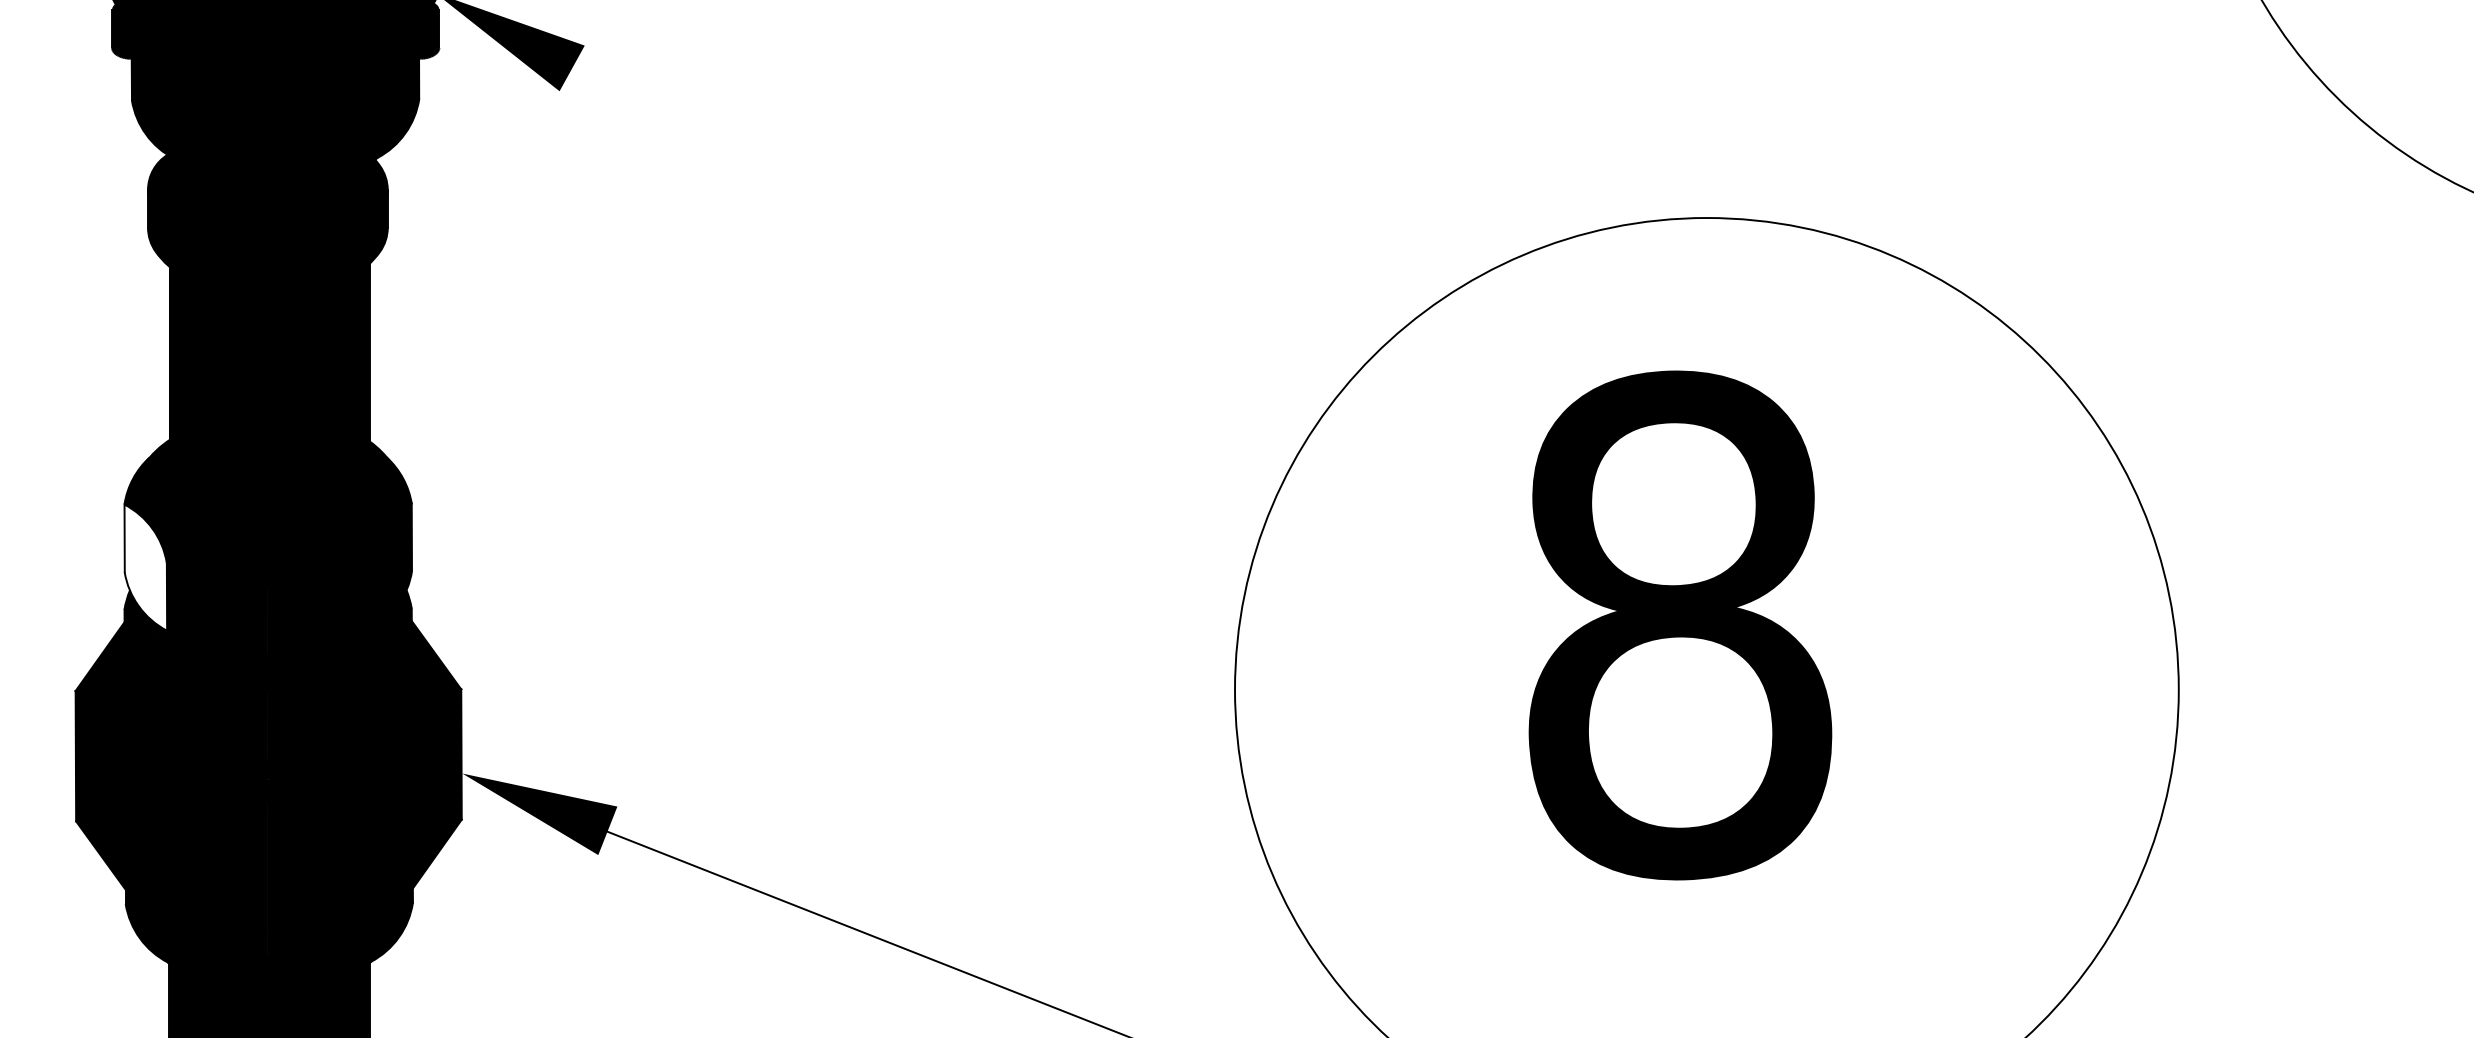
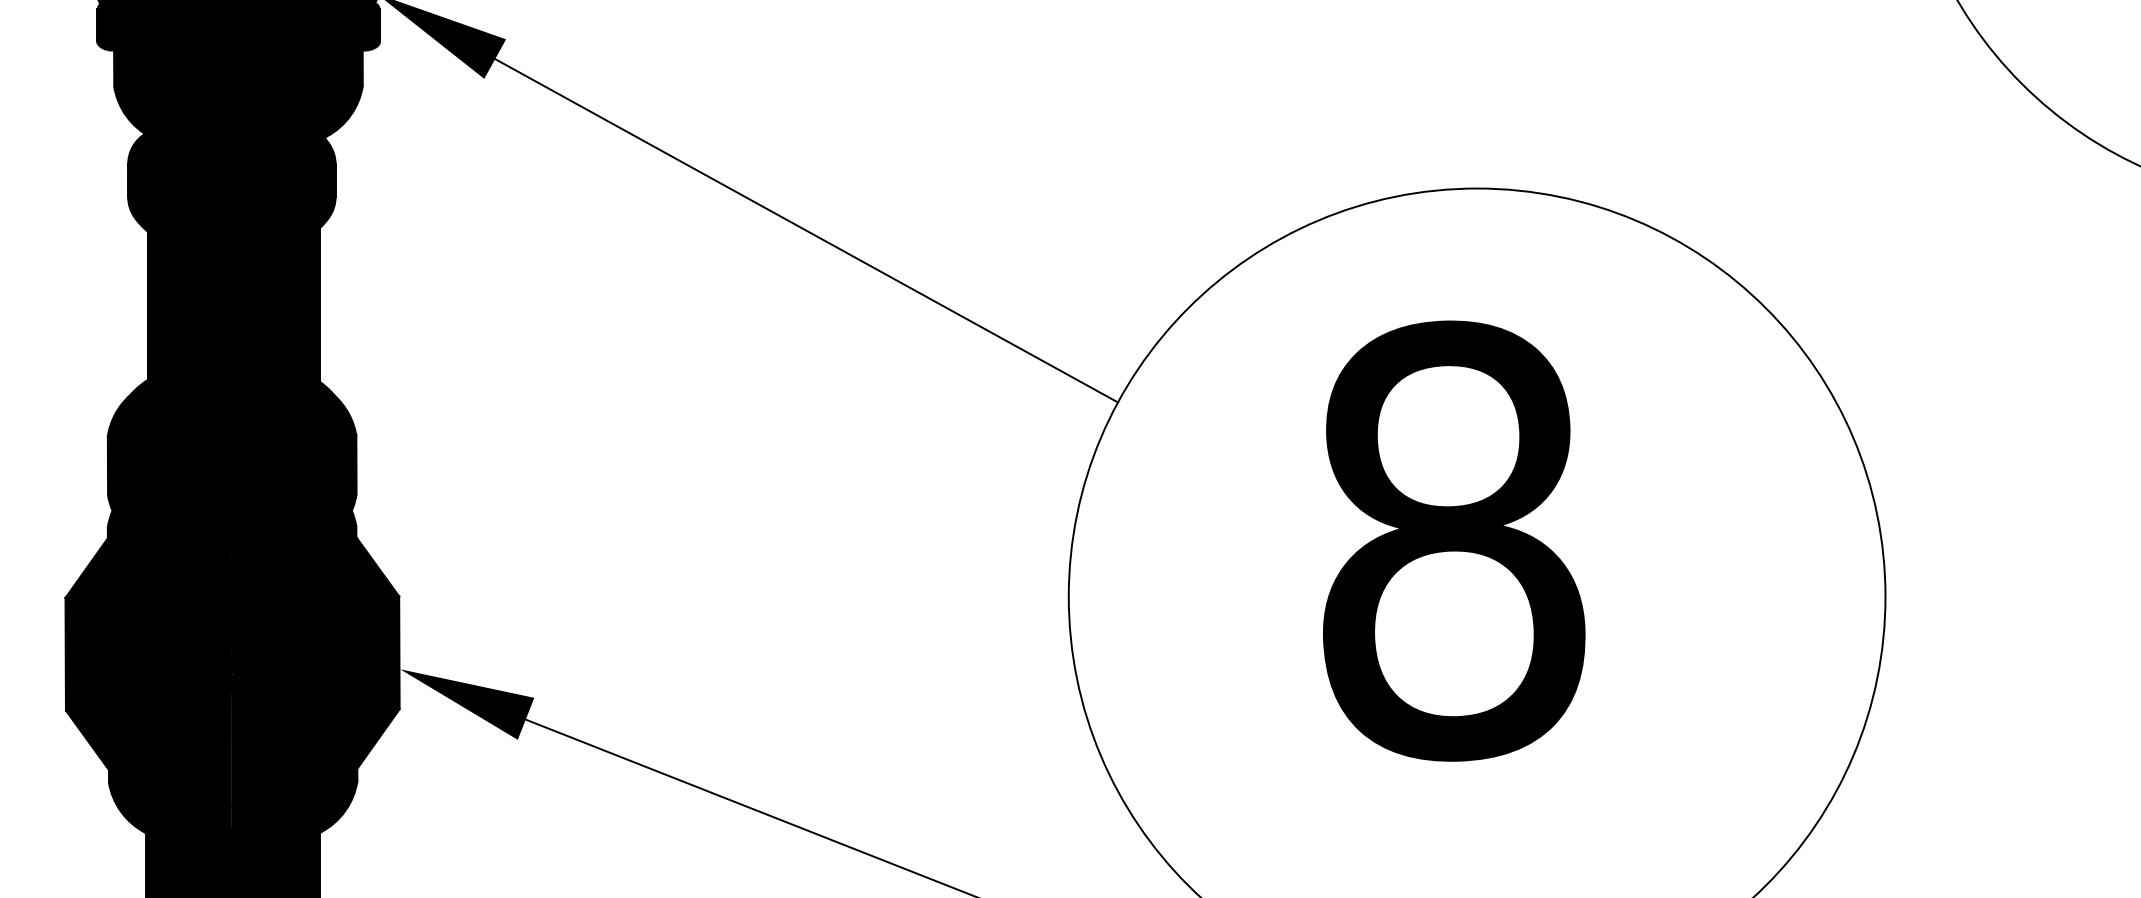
line: (931, 266) -> (806, 230), added
fill: (144, 566) -> (125, 490), added

